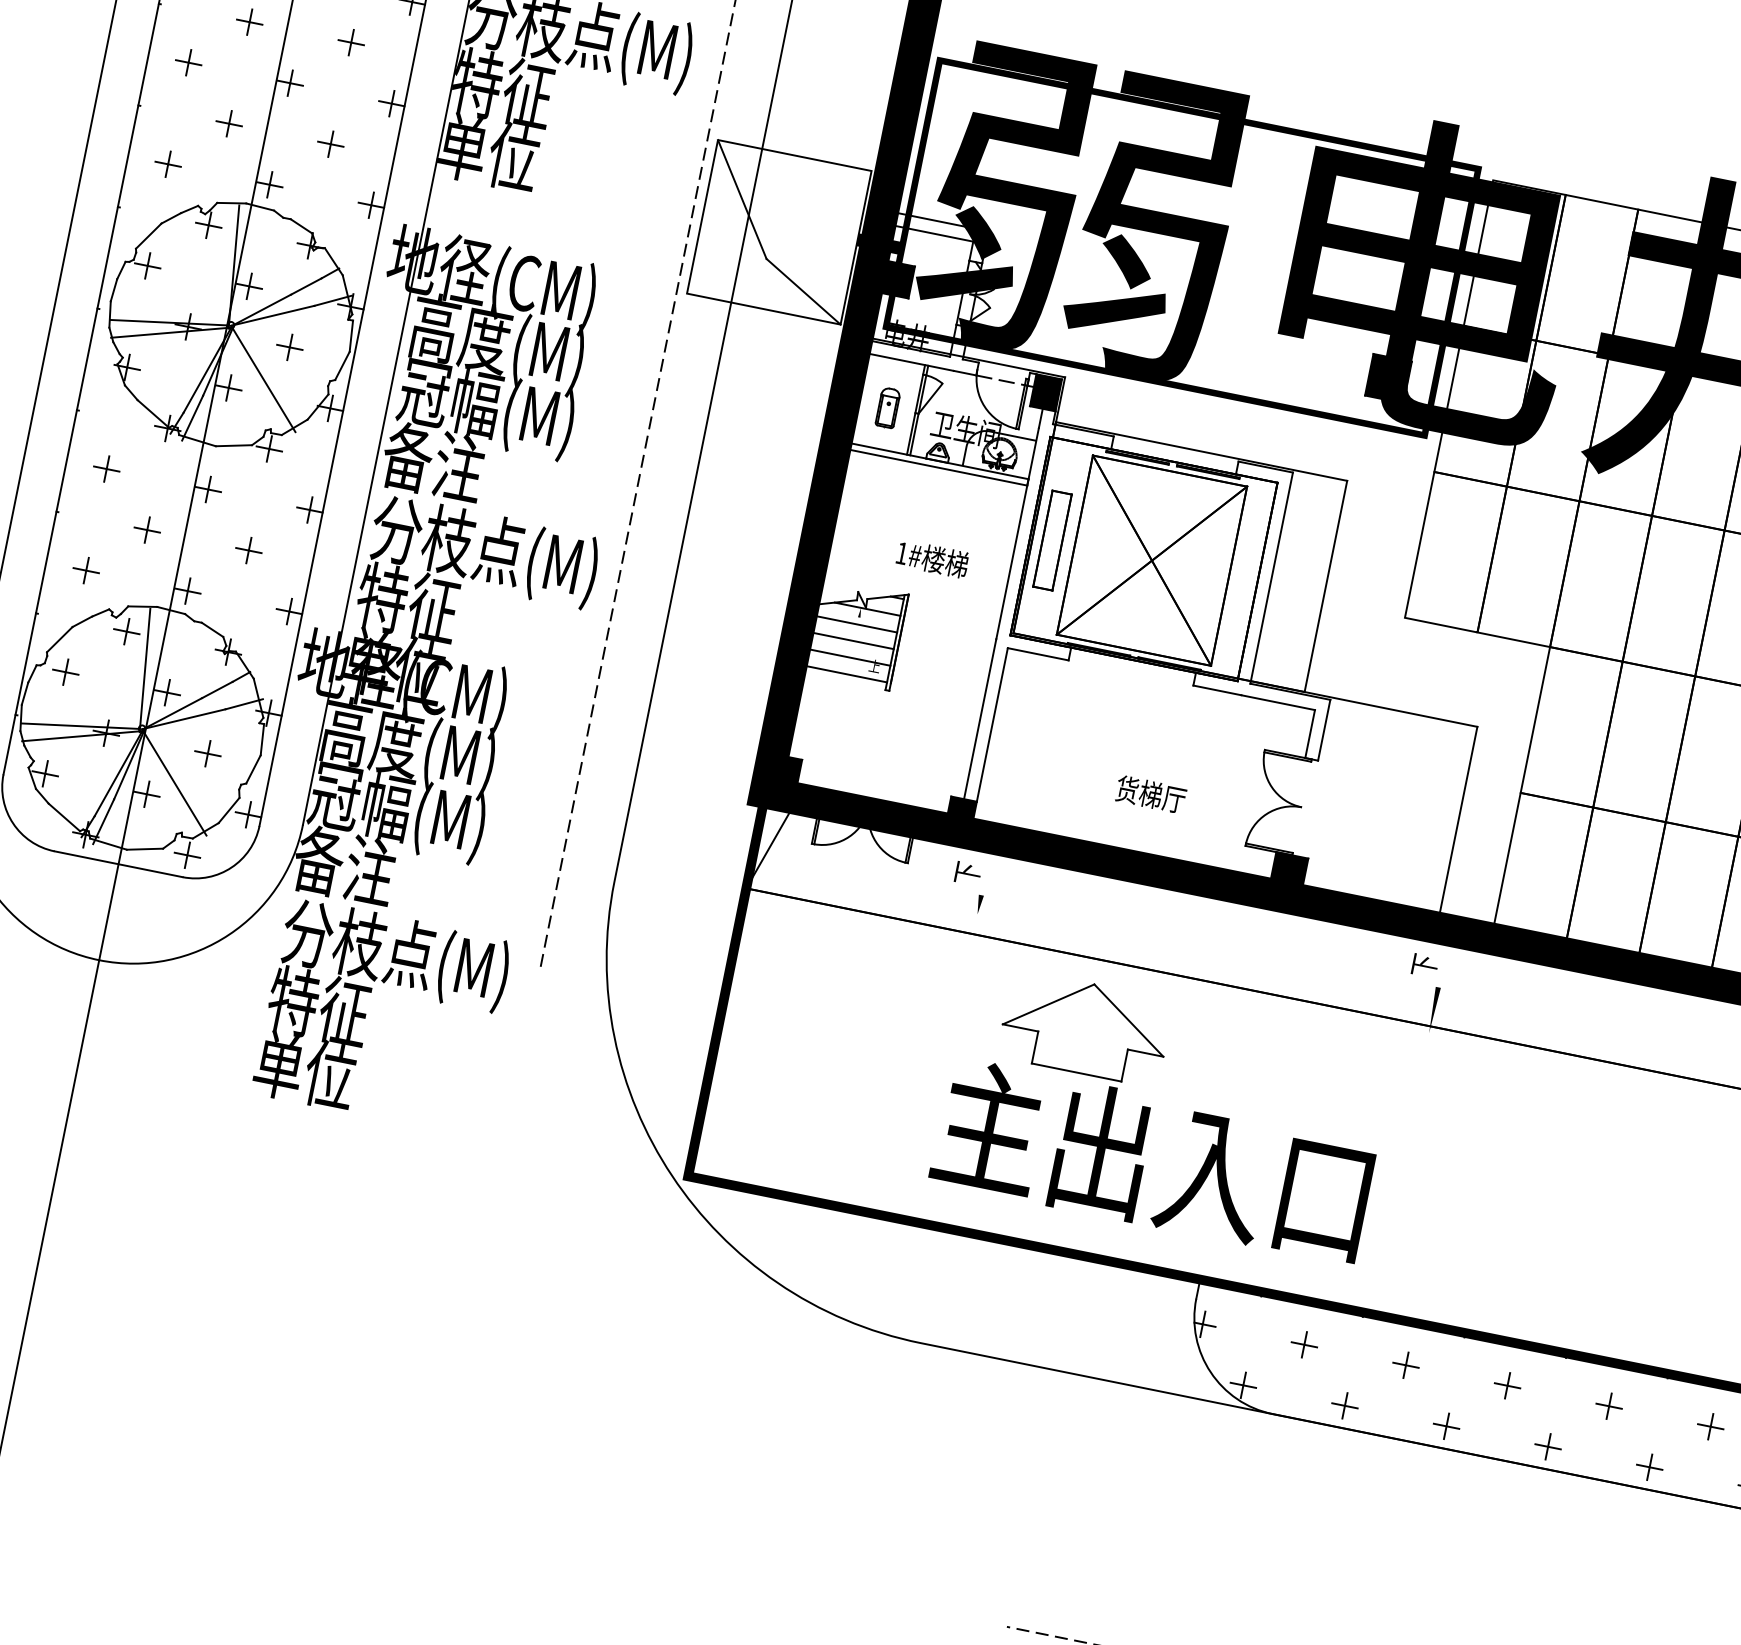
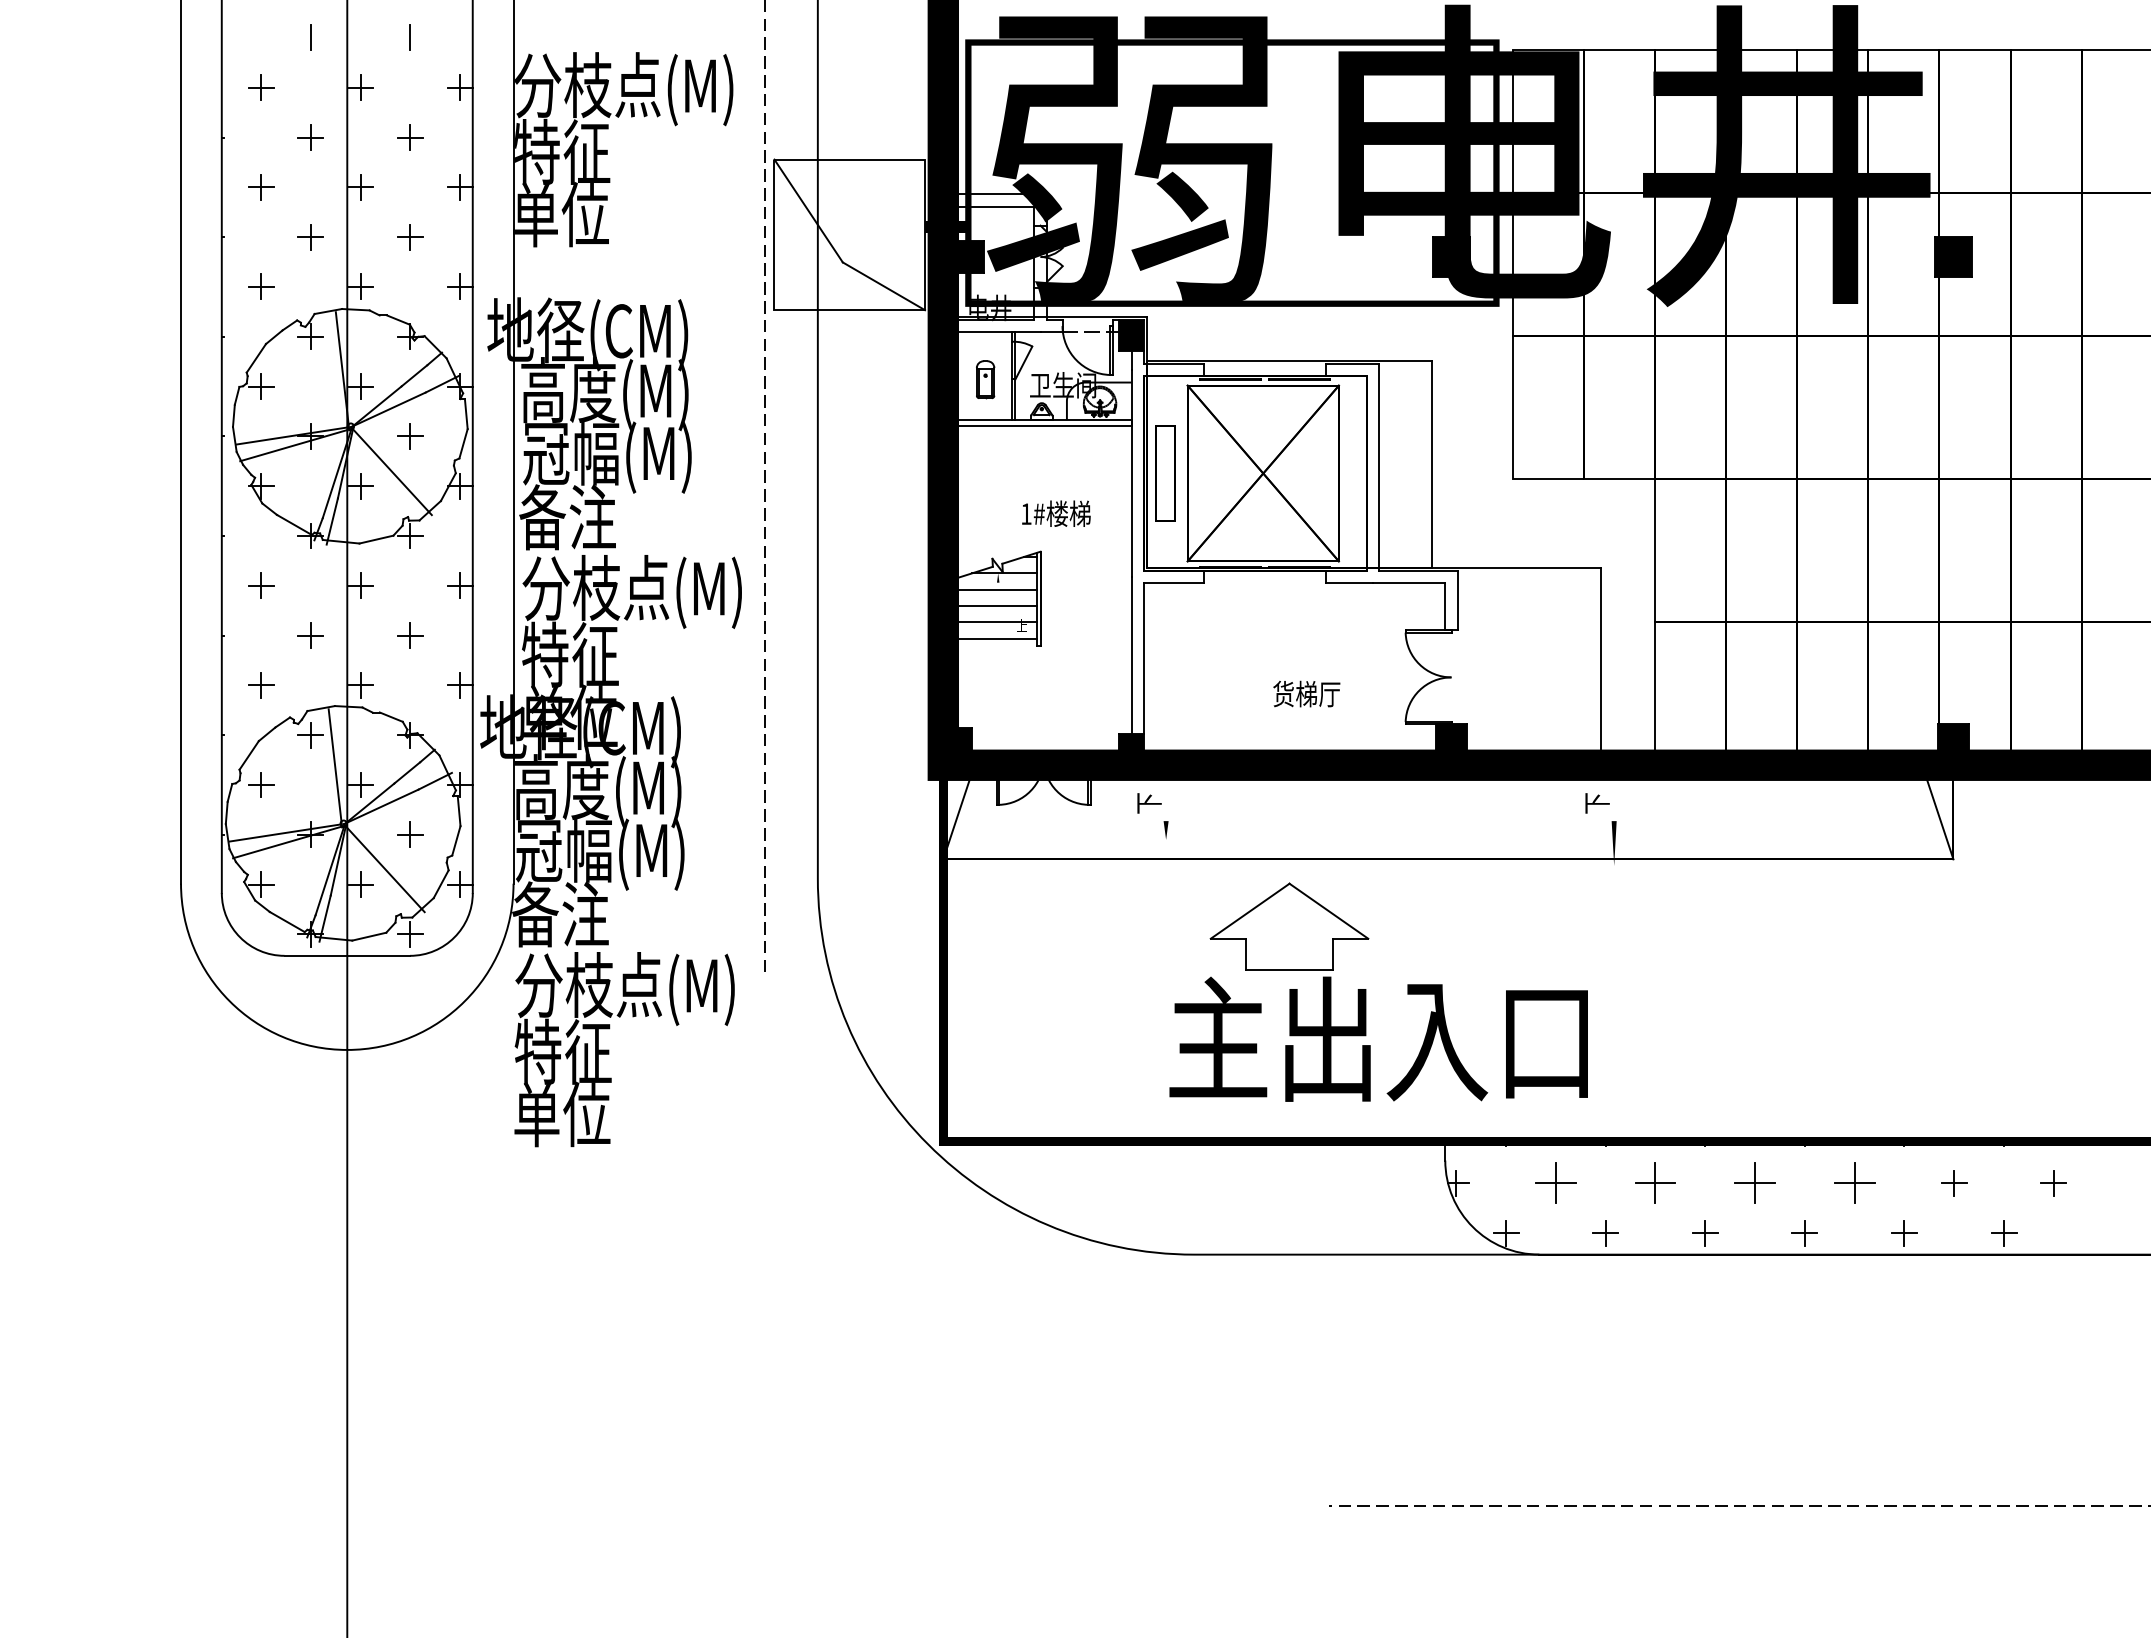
part: (1303, 1344) -> (1555, 1183), size x1.6
part: (1405, 1365) -> (1655, 1183), size x1.6
part: (1507, 1386) -> (1755, 1183), size x1.6
part: (1608, 1406) -> (1854, 1183), size x1.6

